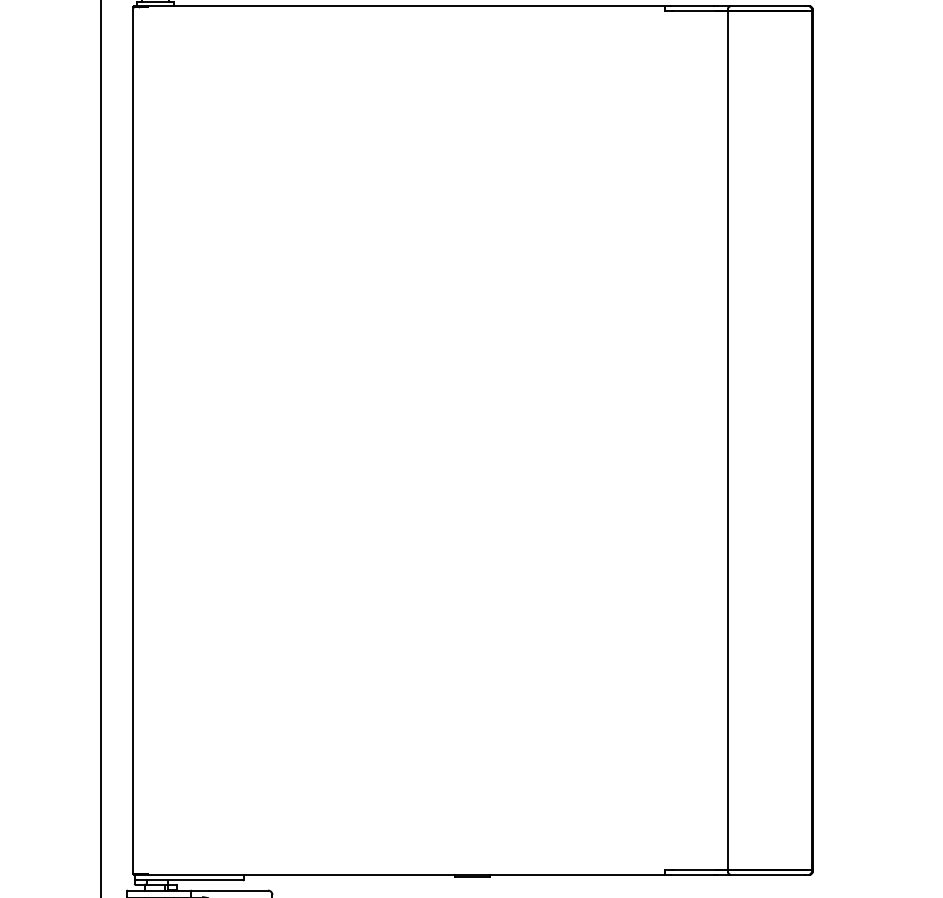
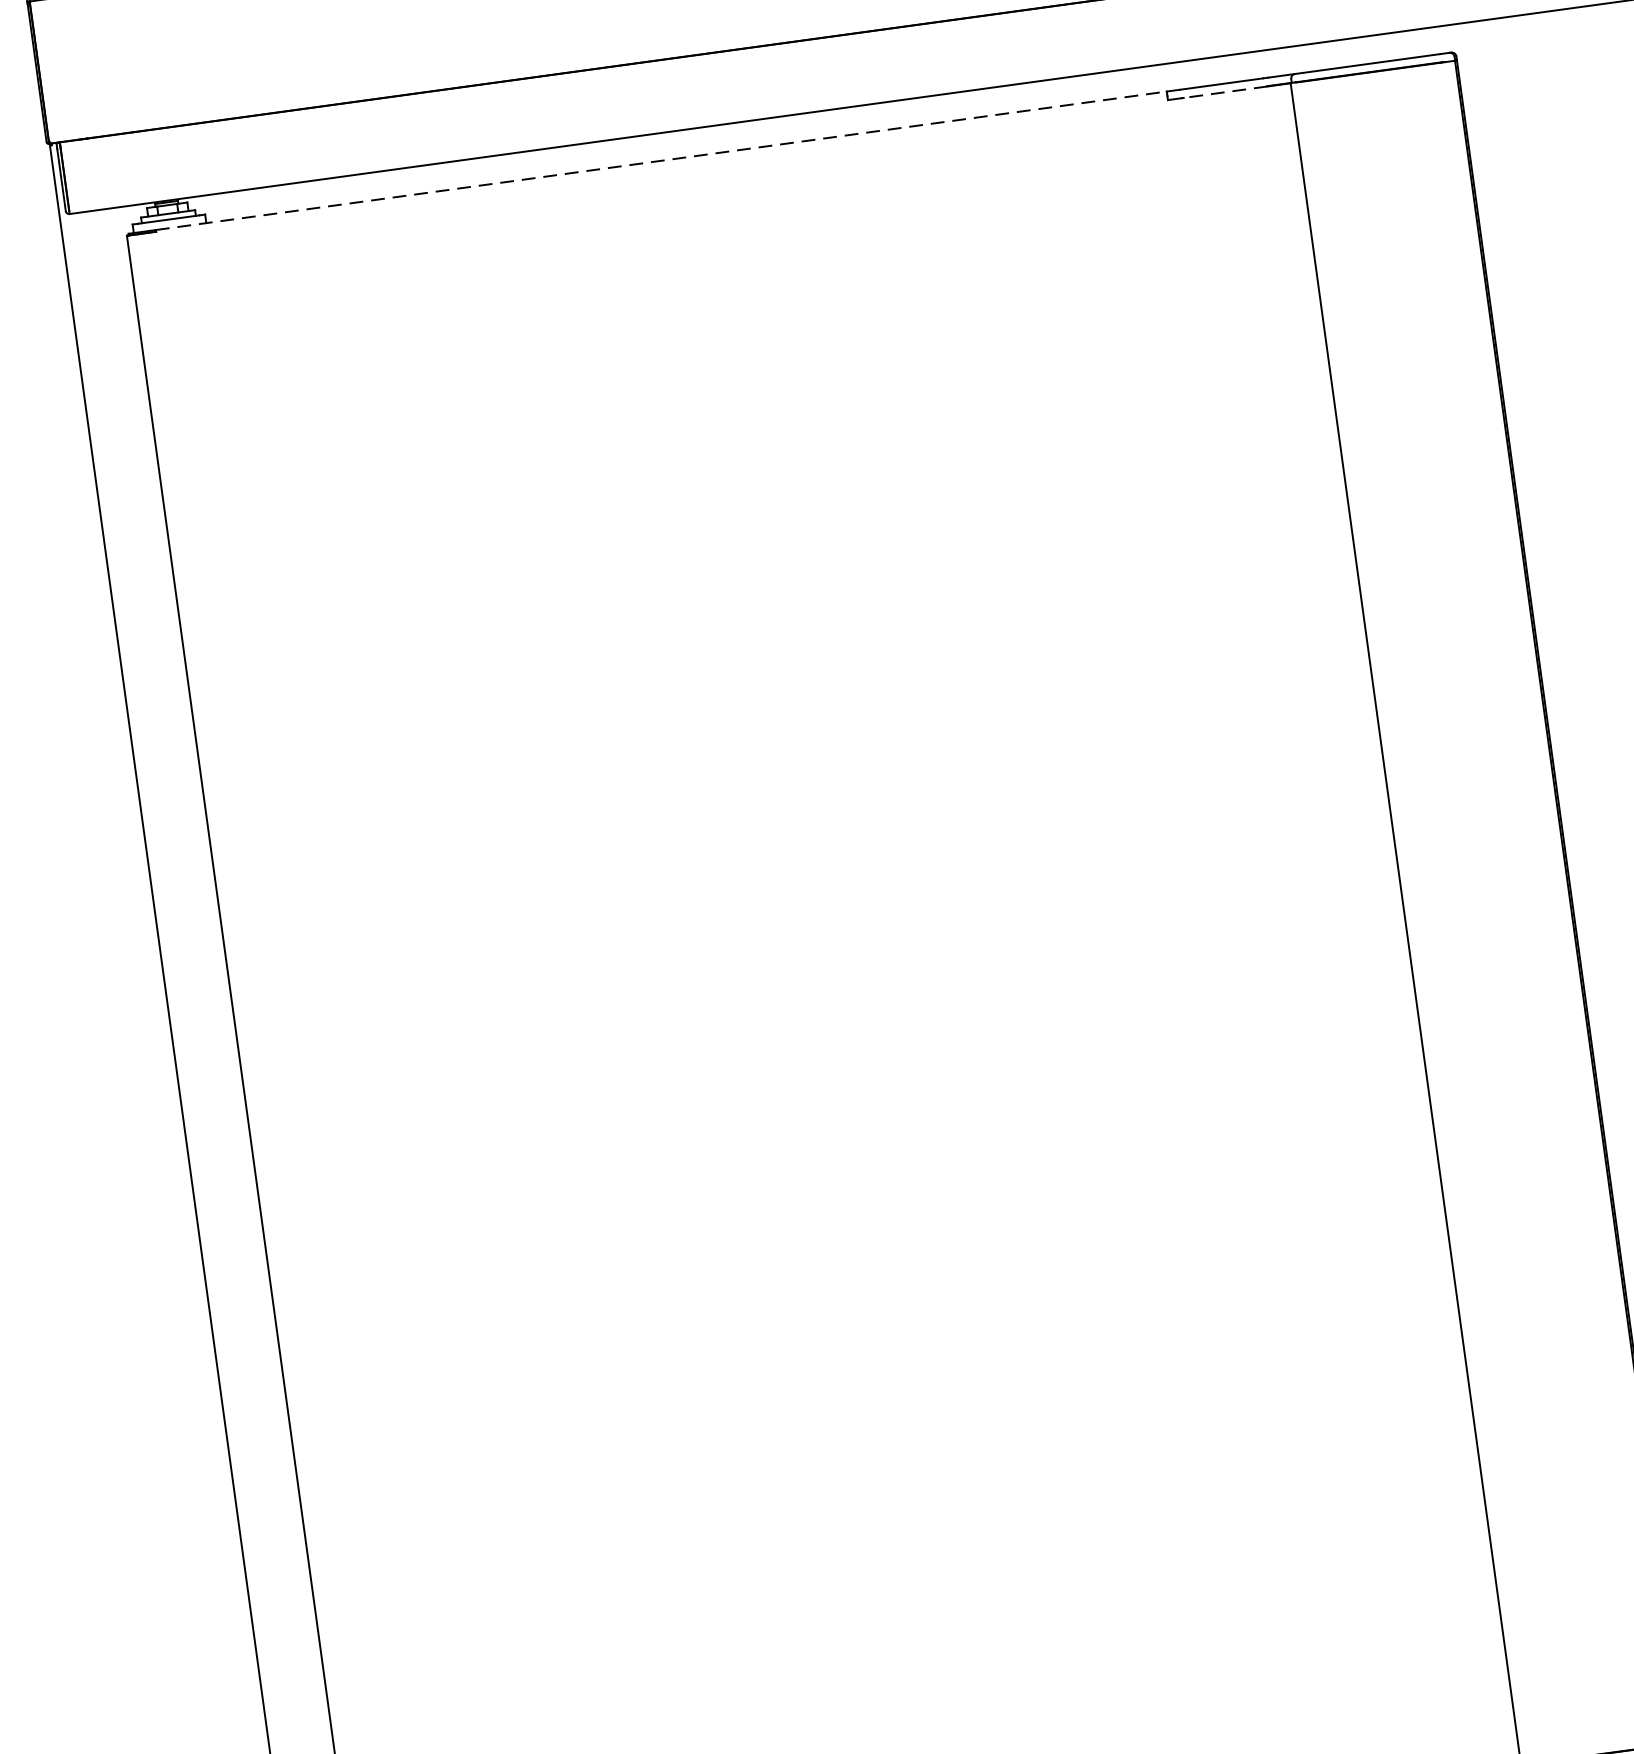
line: (407, 6) -> (663, 160), solid -> dashed
line: (693, 10) -> (1223, 91), solid -> dashed

